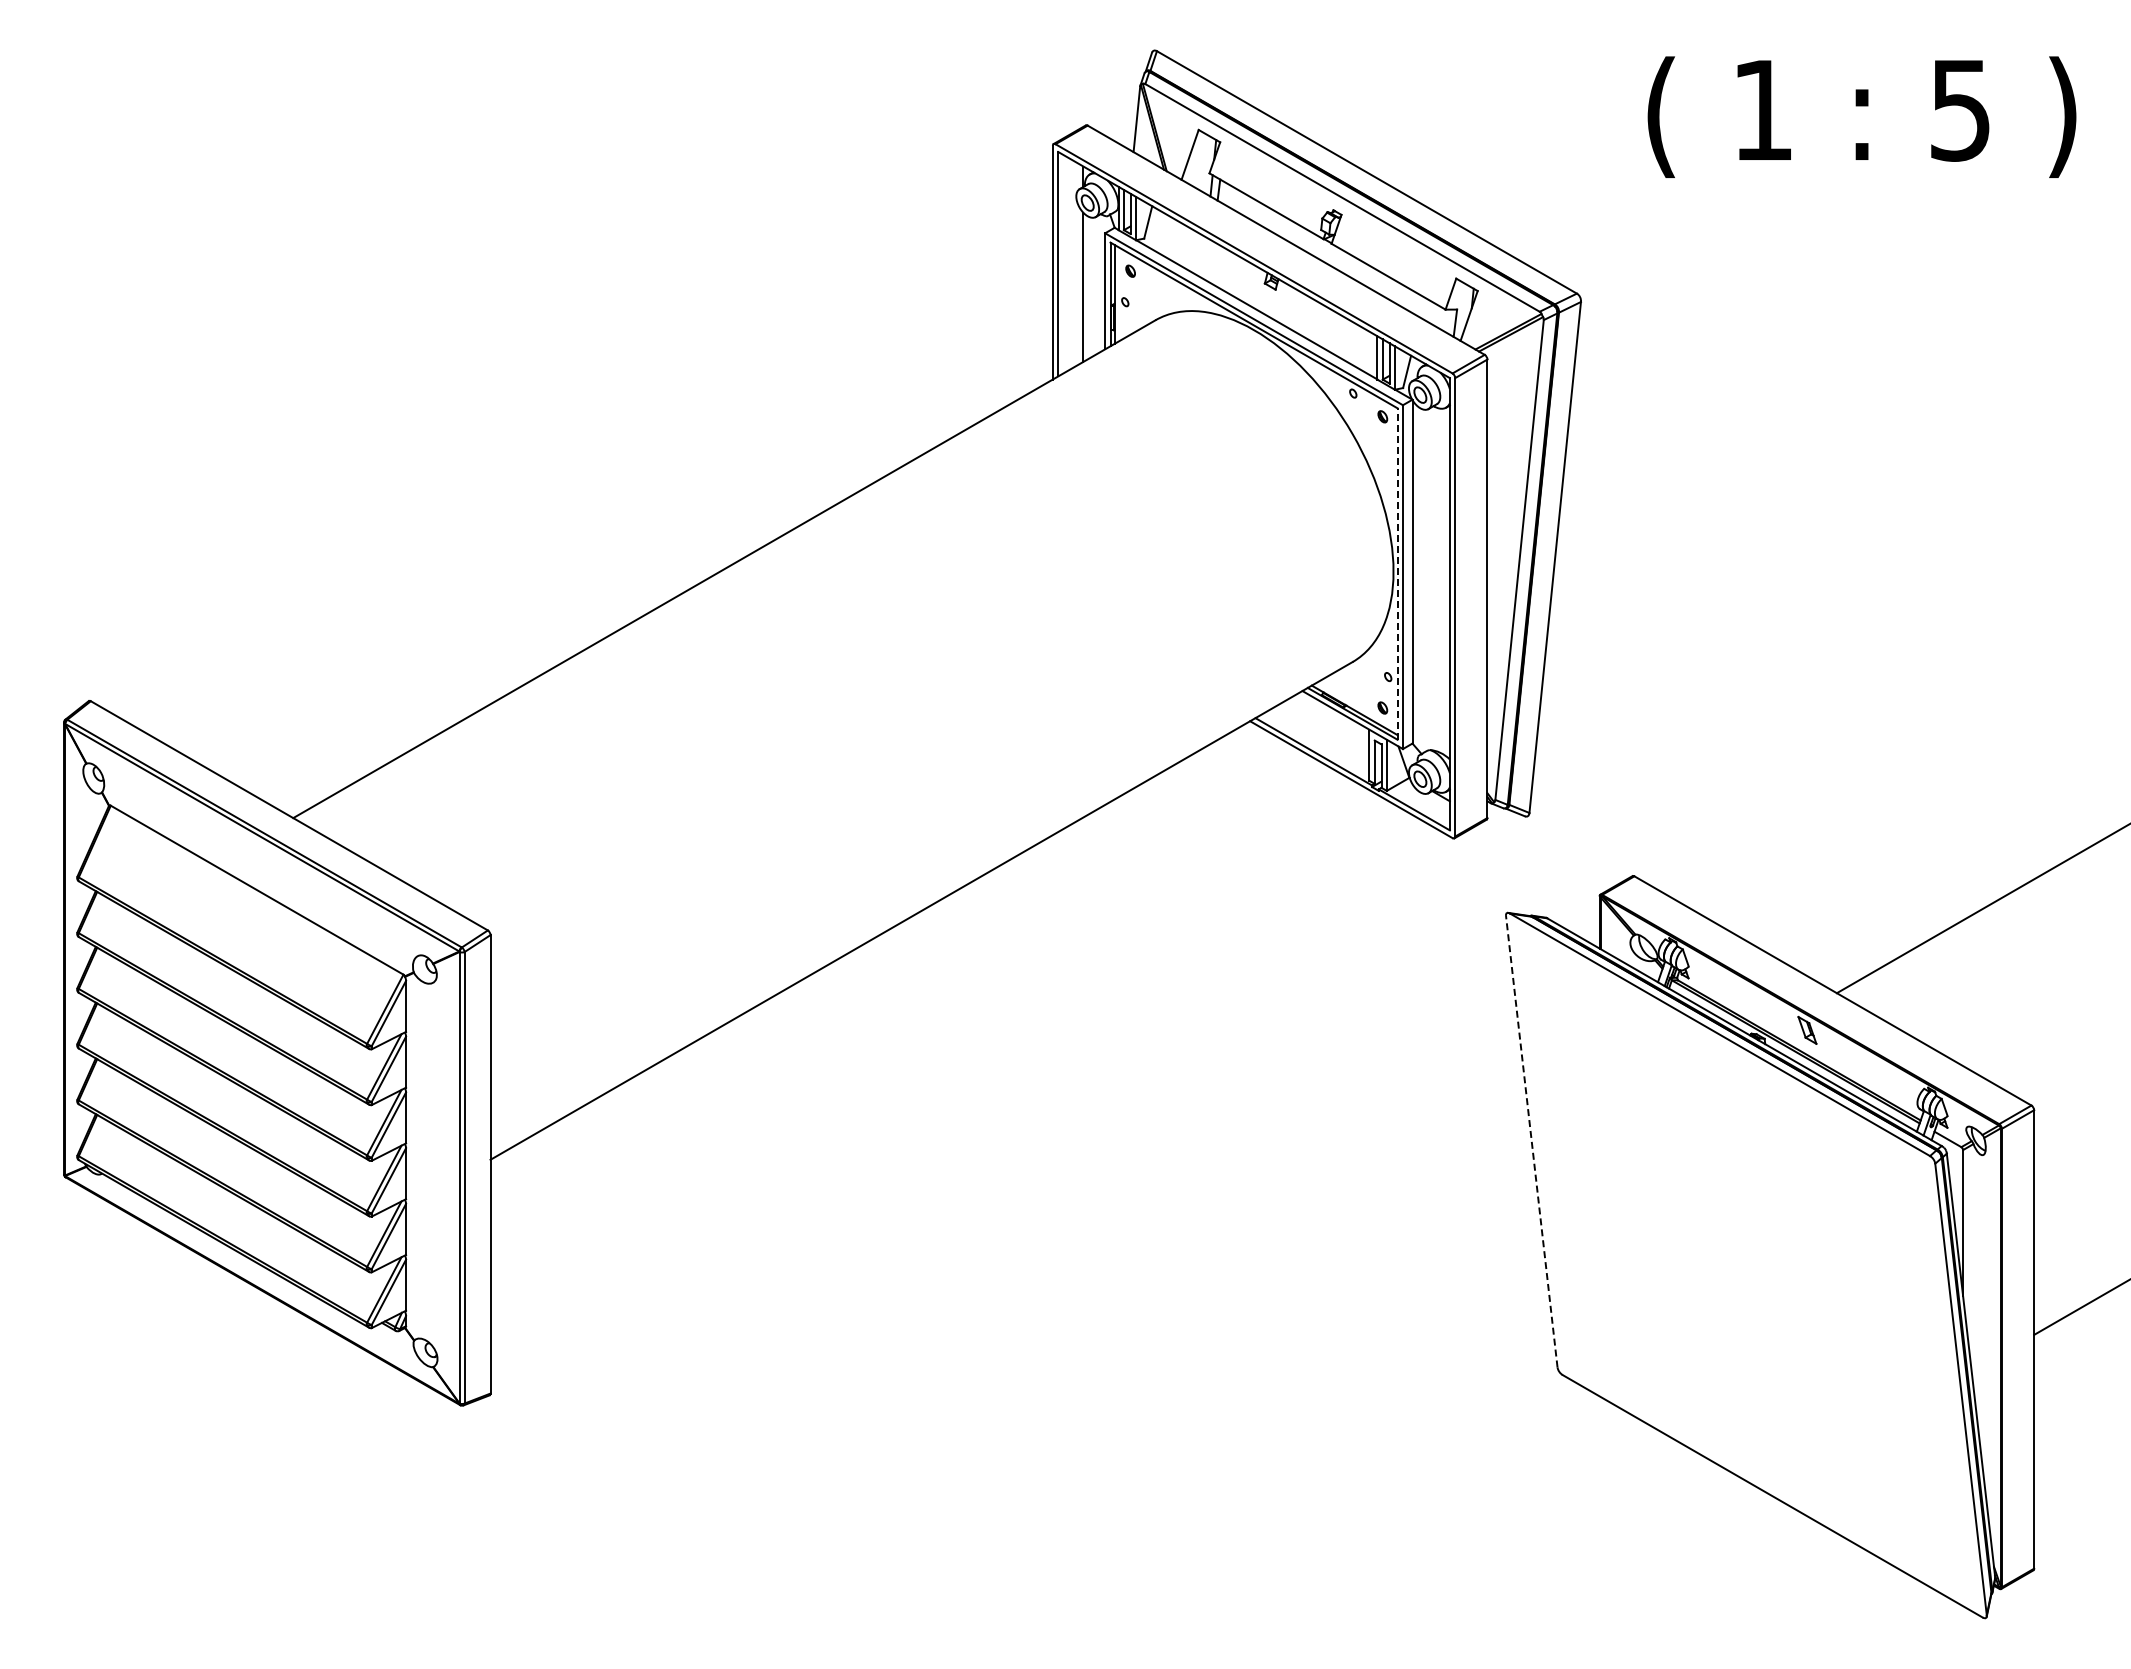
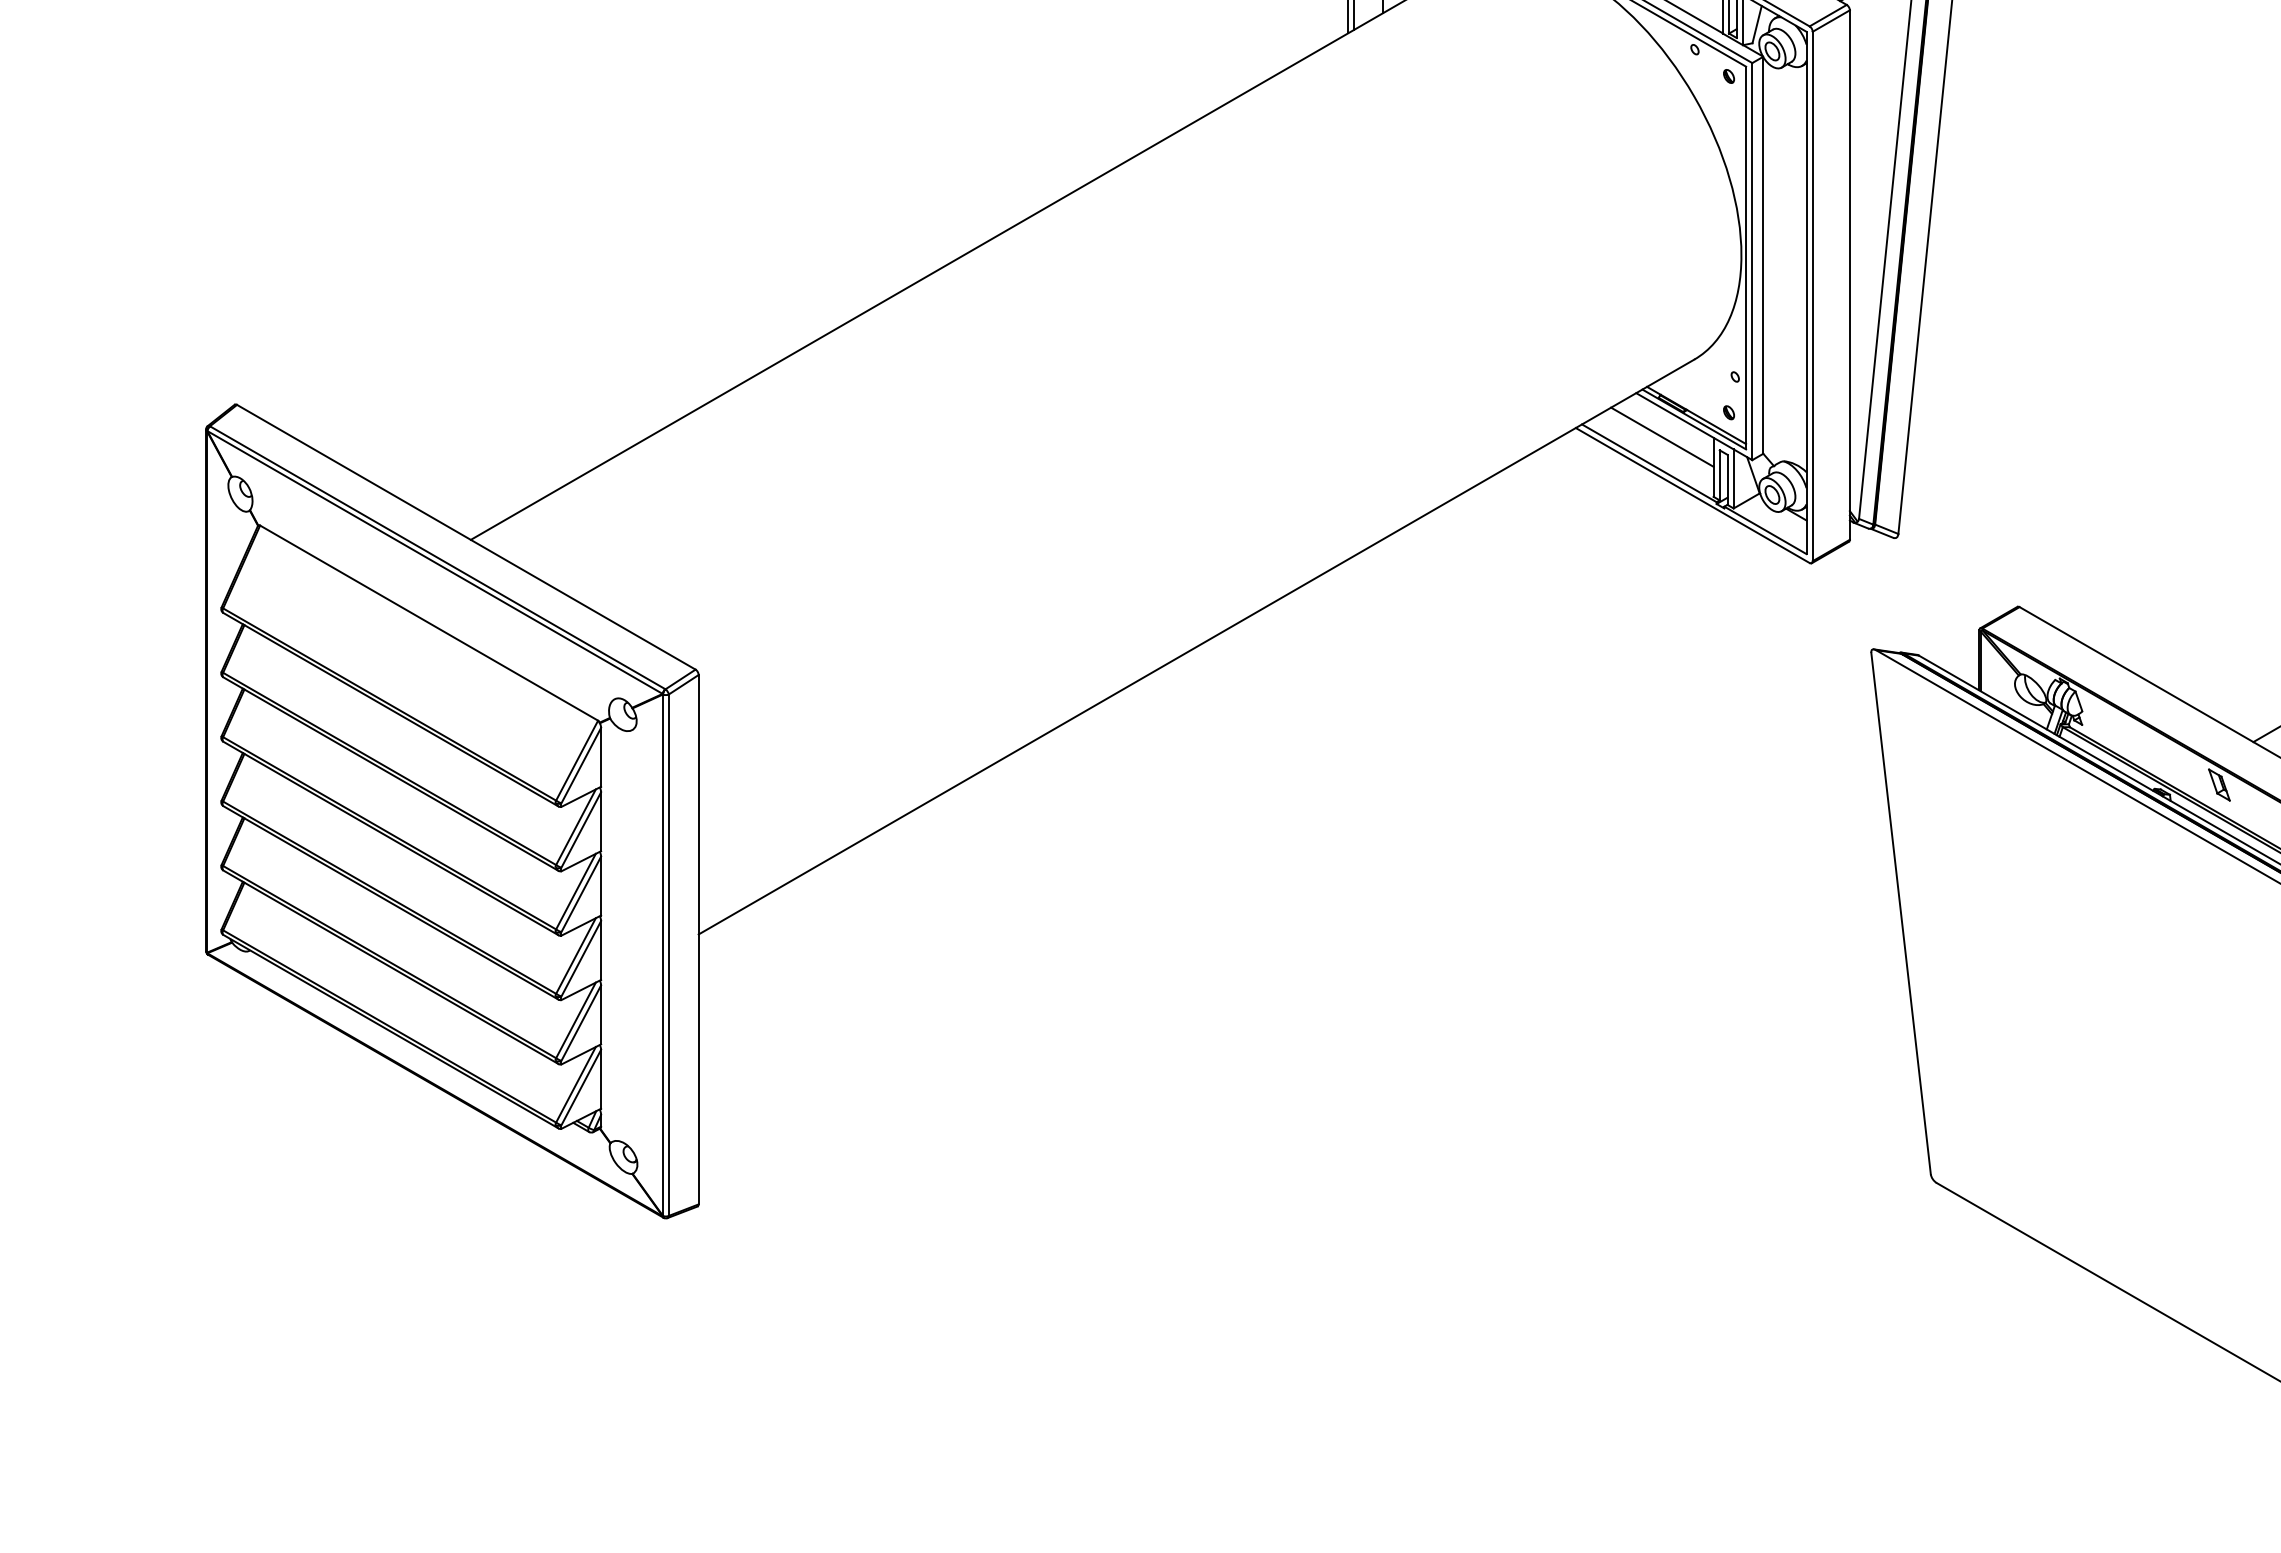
line: (1397, 574) -> (1746, 258), dashed -> solid
line: (1324, 728) -> (1661, 436), added
line: (1531, 1141) -> (1900, 913), dashed -> solid

